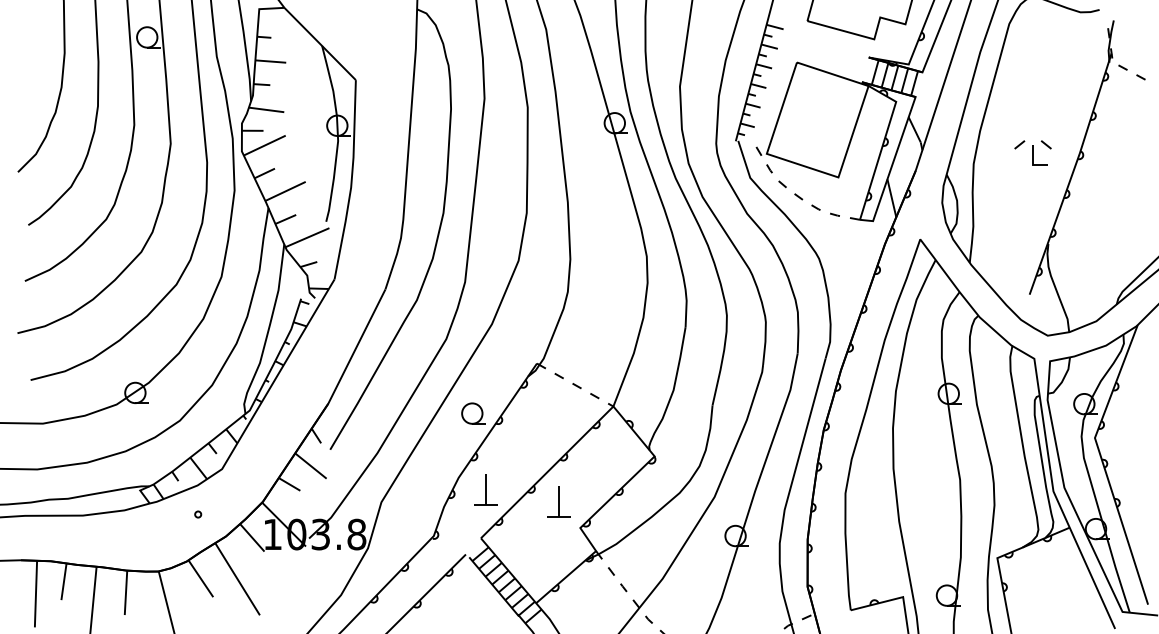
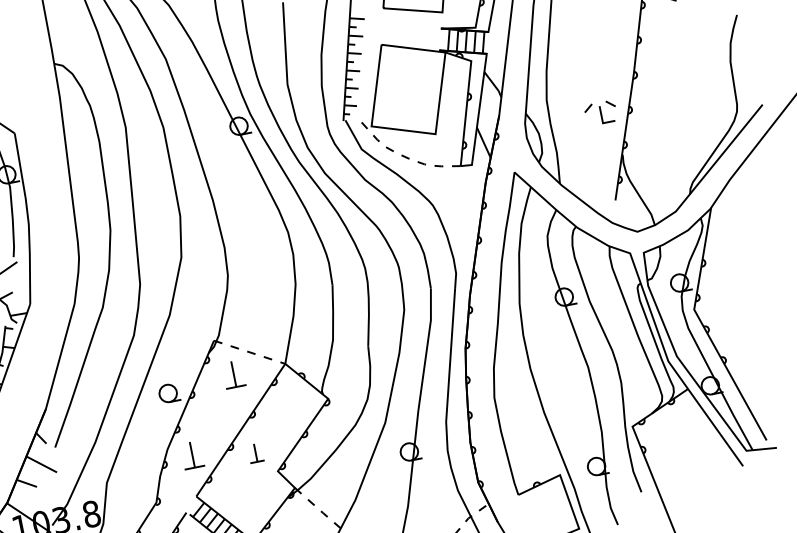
part: (1032, 152) -> (600, 112), moved
part: (551, 406) -> (233, 374), added
part: (558, 501) -> (255, 452), size x0.7

